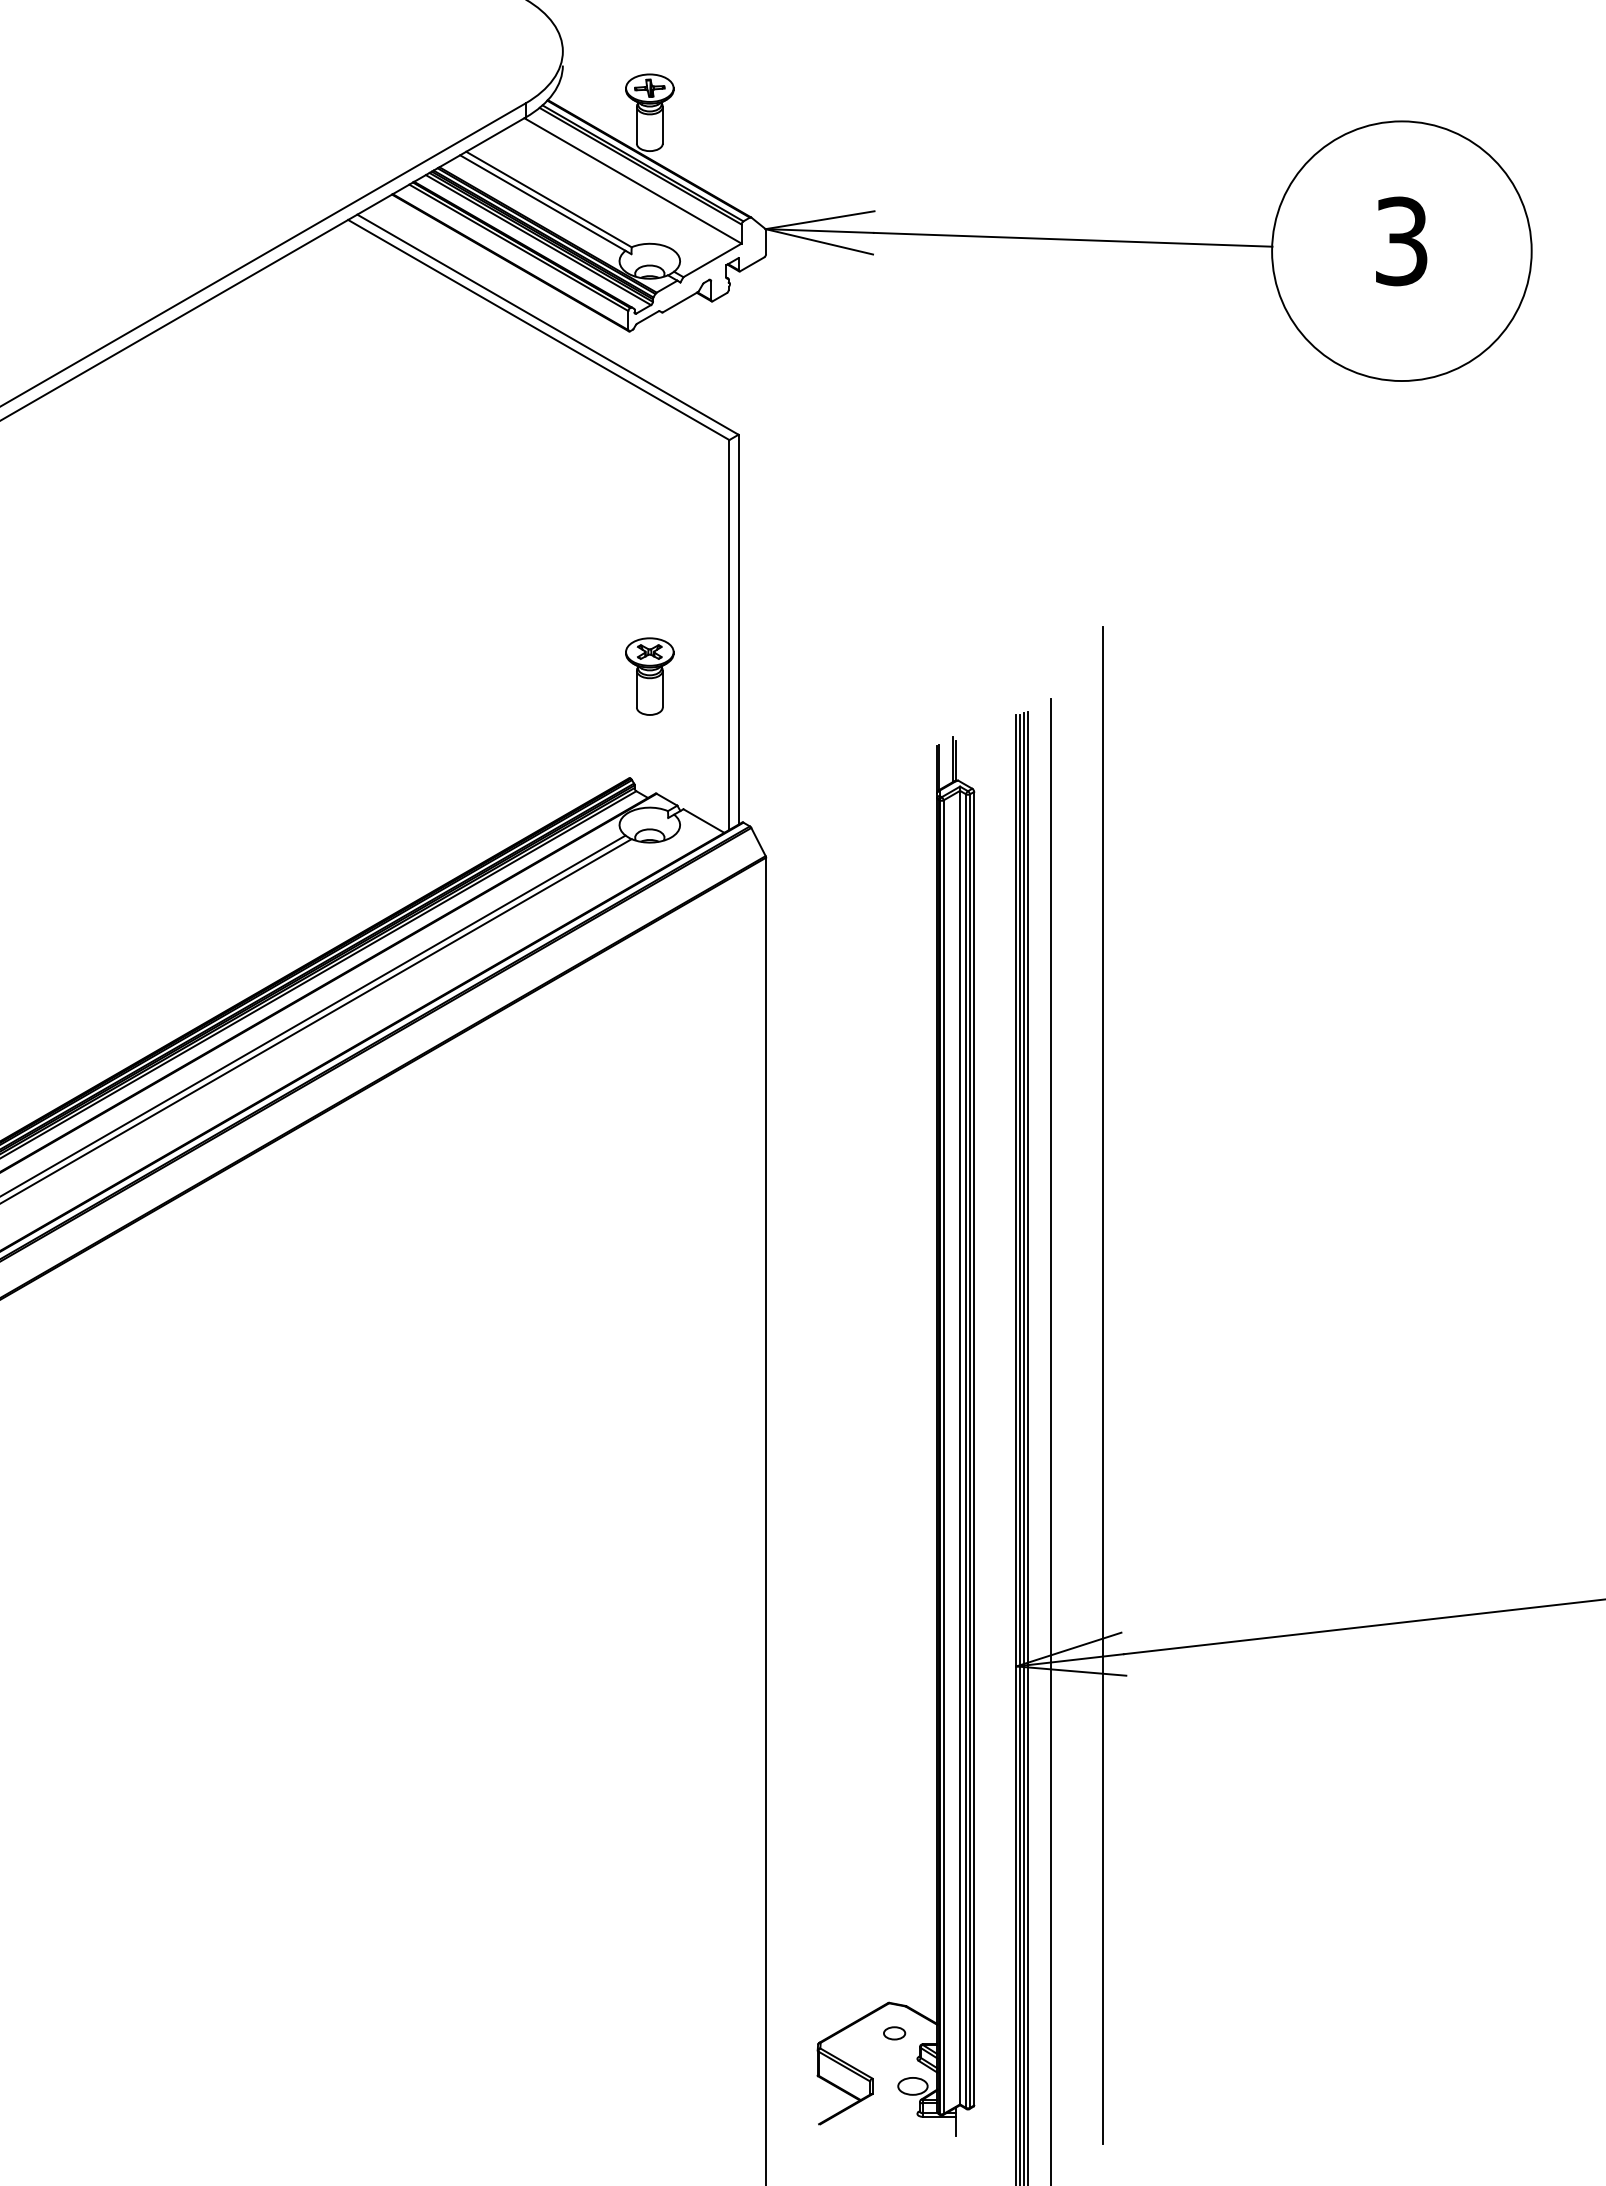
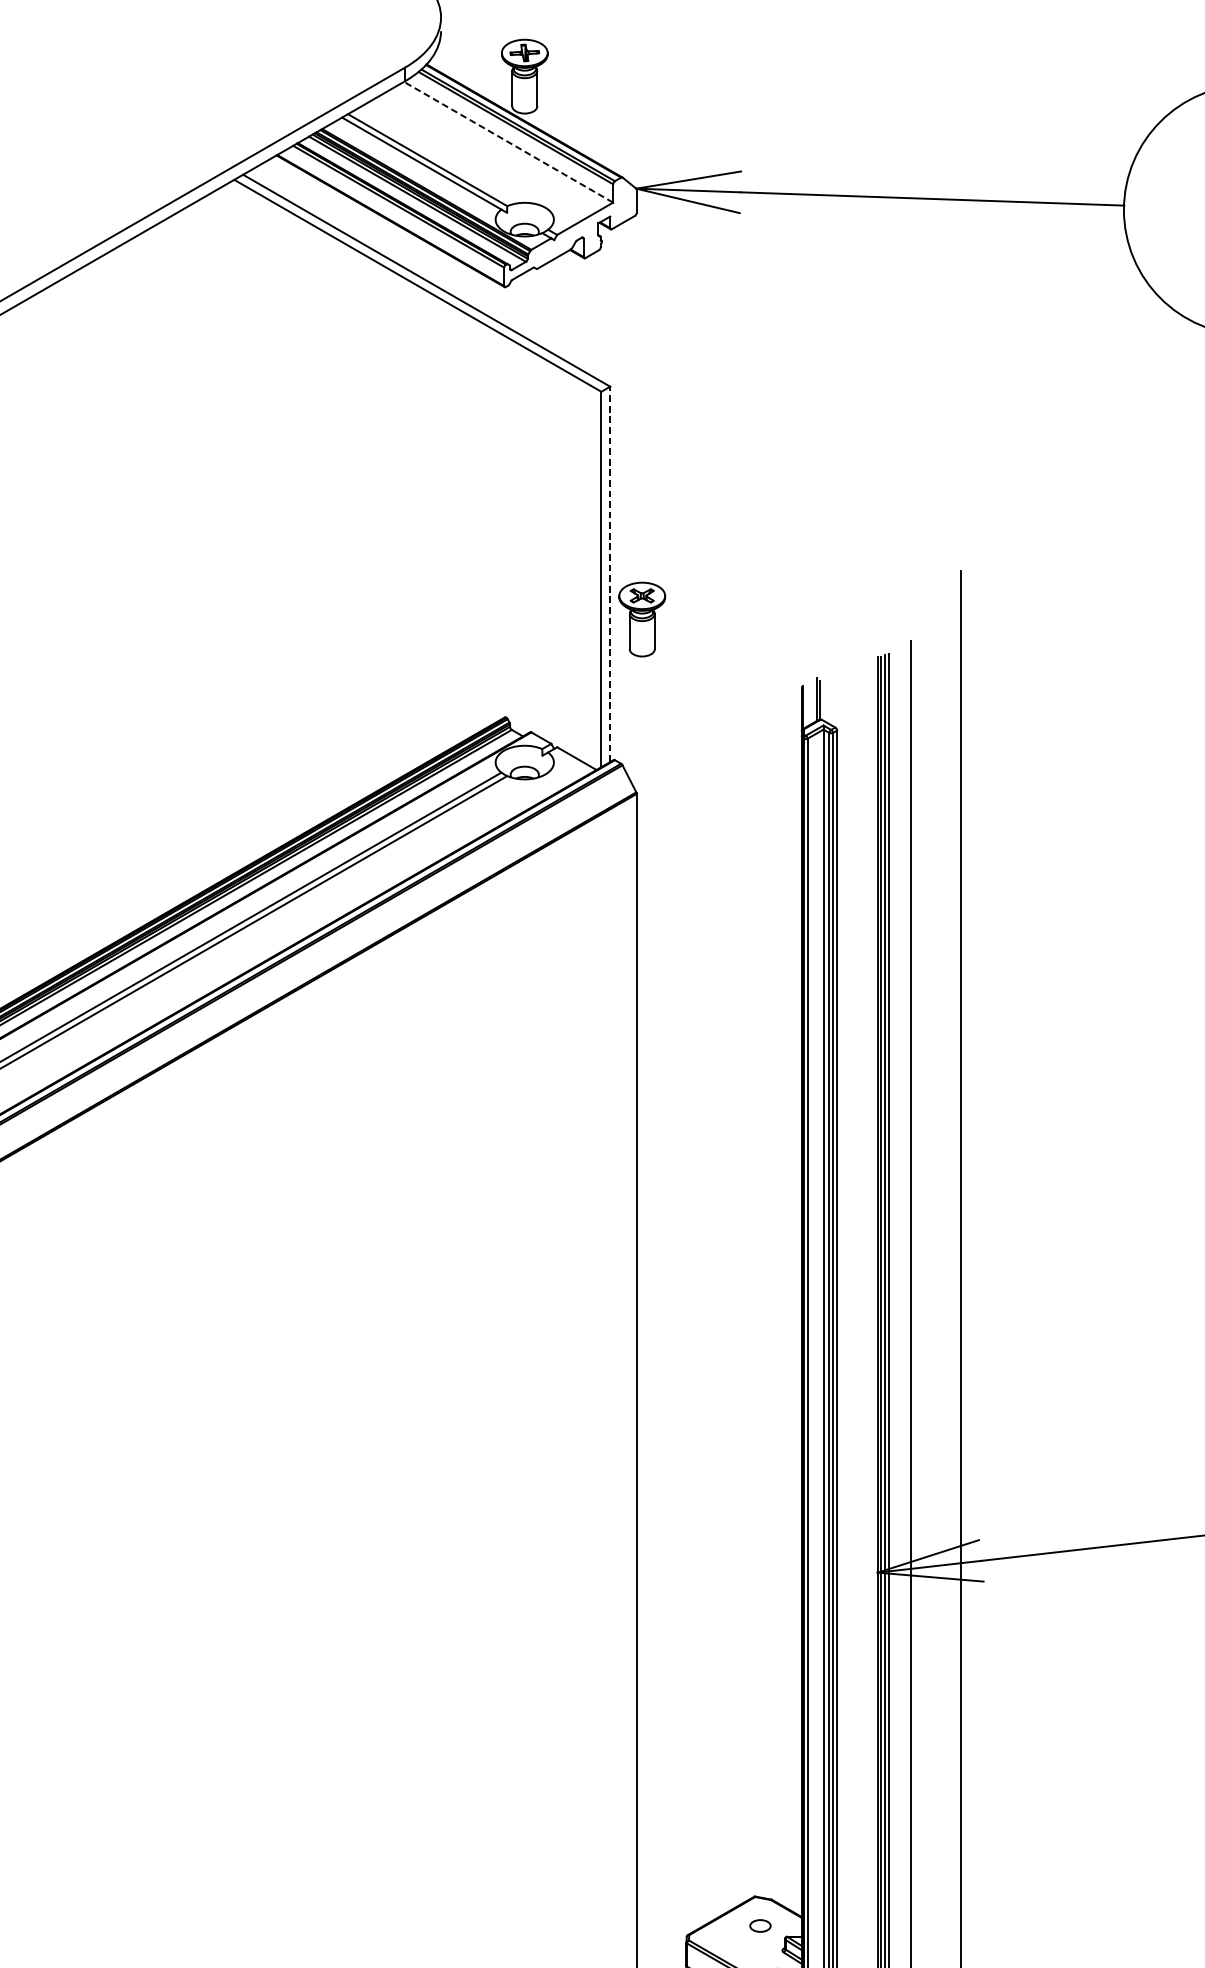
line: (632, 180) -> (508, 141), solid -> dashed
line: (738, 629) -> (610, 574), solid -> dashed
part: (649, 676) -> (641, 619), moved

